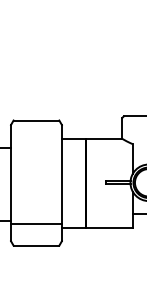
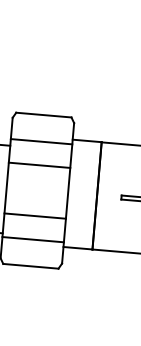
line: (36, 142) -> (41, 141), added
line: (36, 162) -> (39, 165), added
line: (36, 204) -> (35, 216), added

